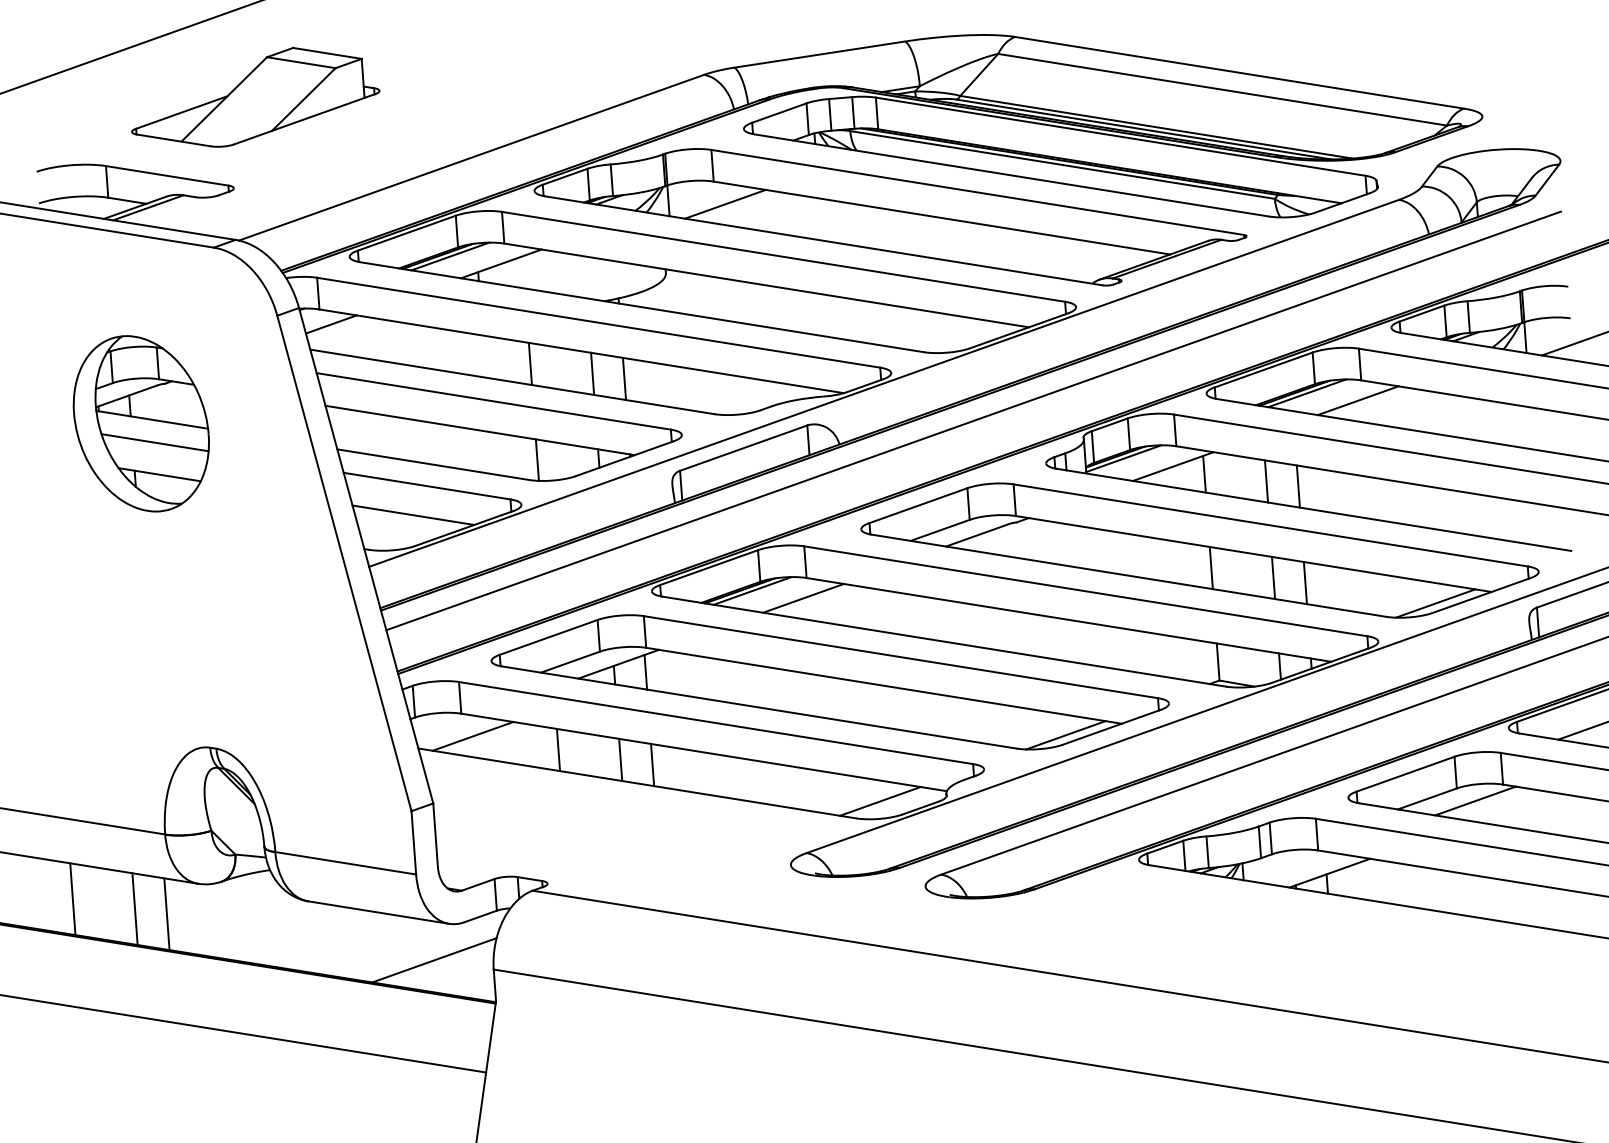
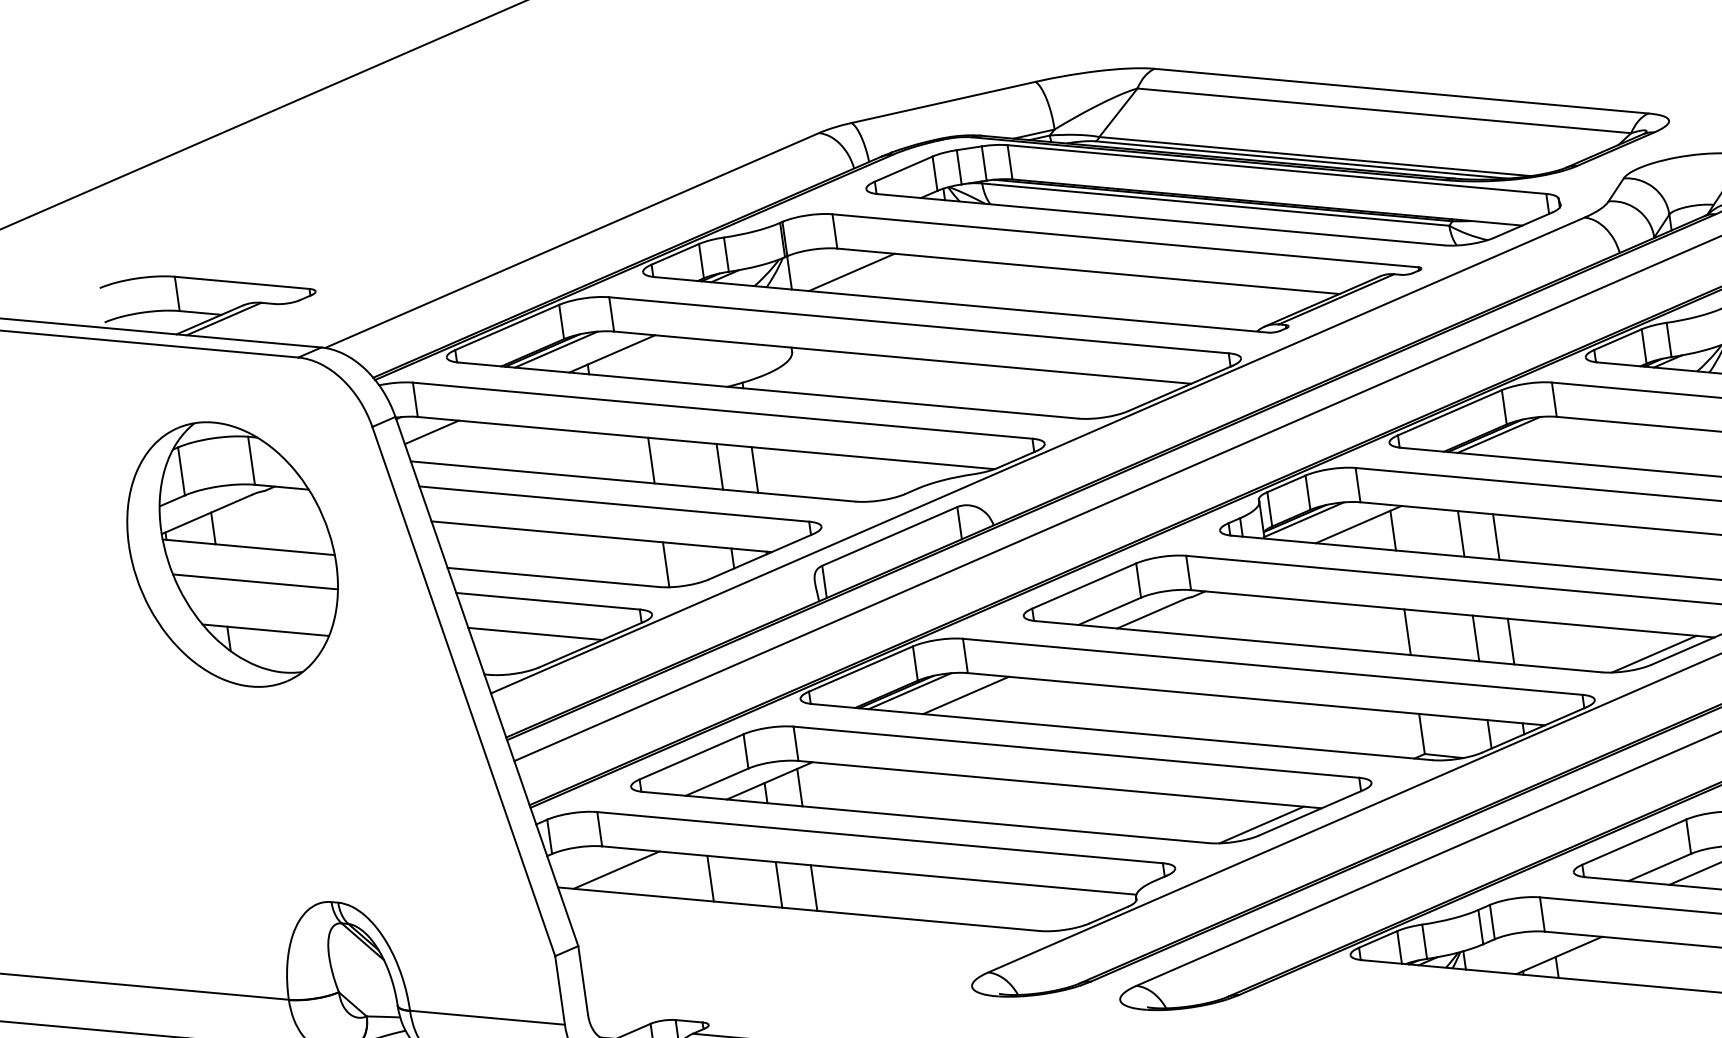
part: (255, 96) -> (332, 189), removed
line: (1357, 400) -> (1554, 439), removed
part: (140, 423) -> (231, 554), size x1.4
line: (880, 801) -> (1064, 910), removed

